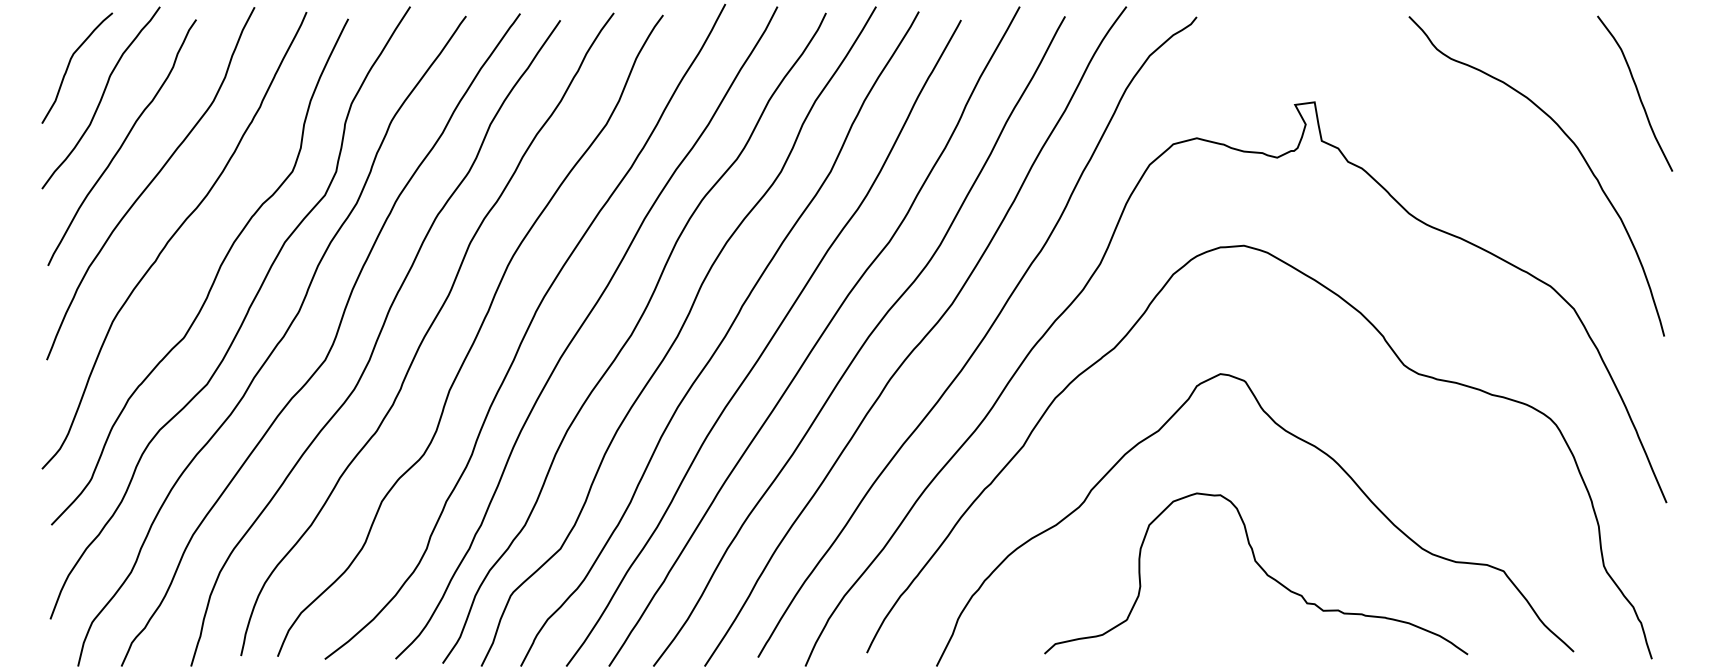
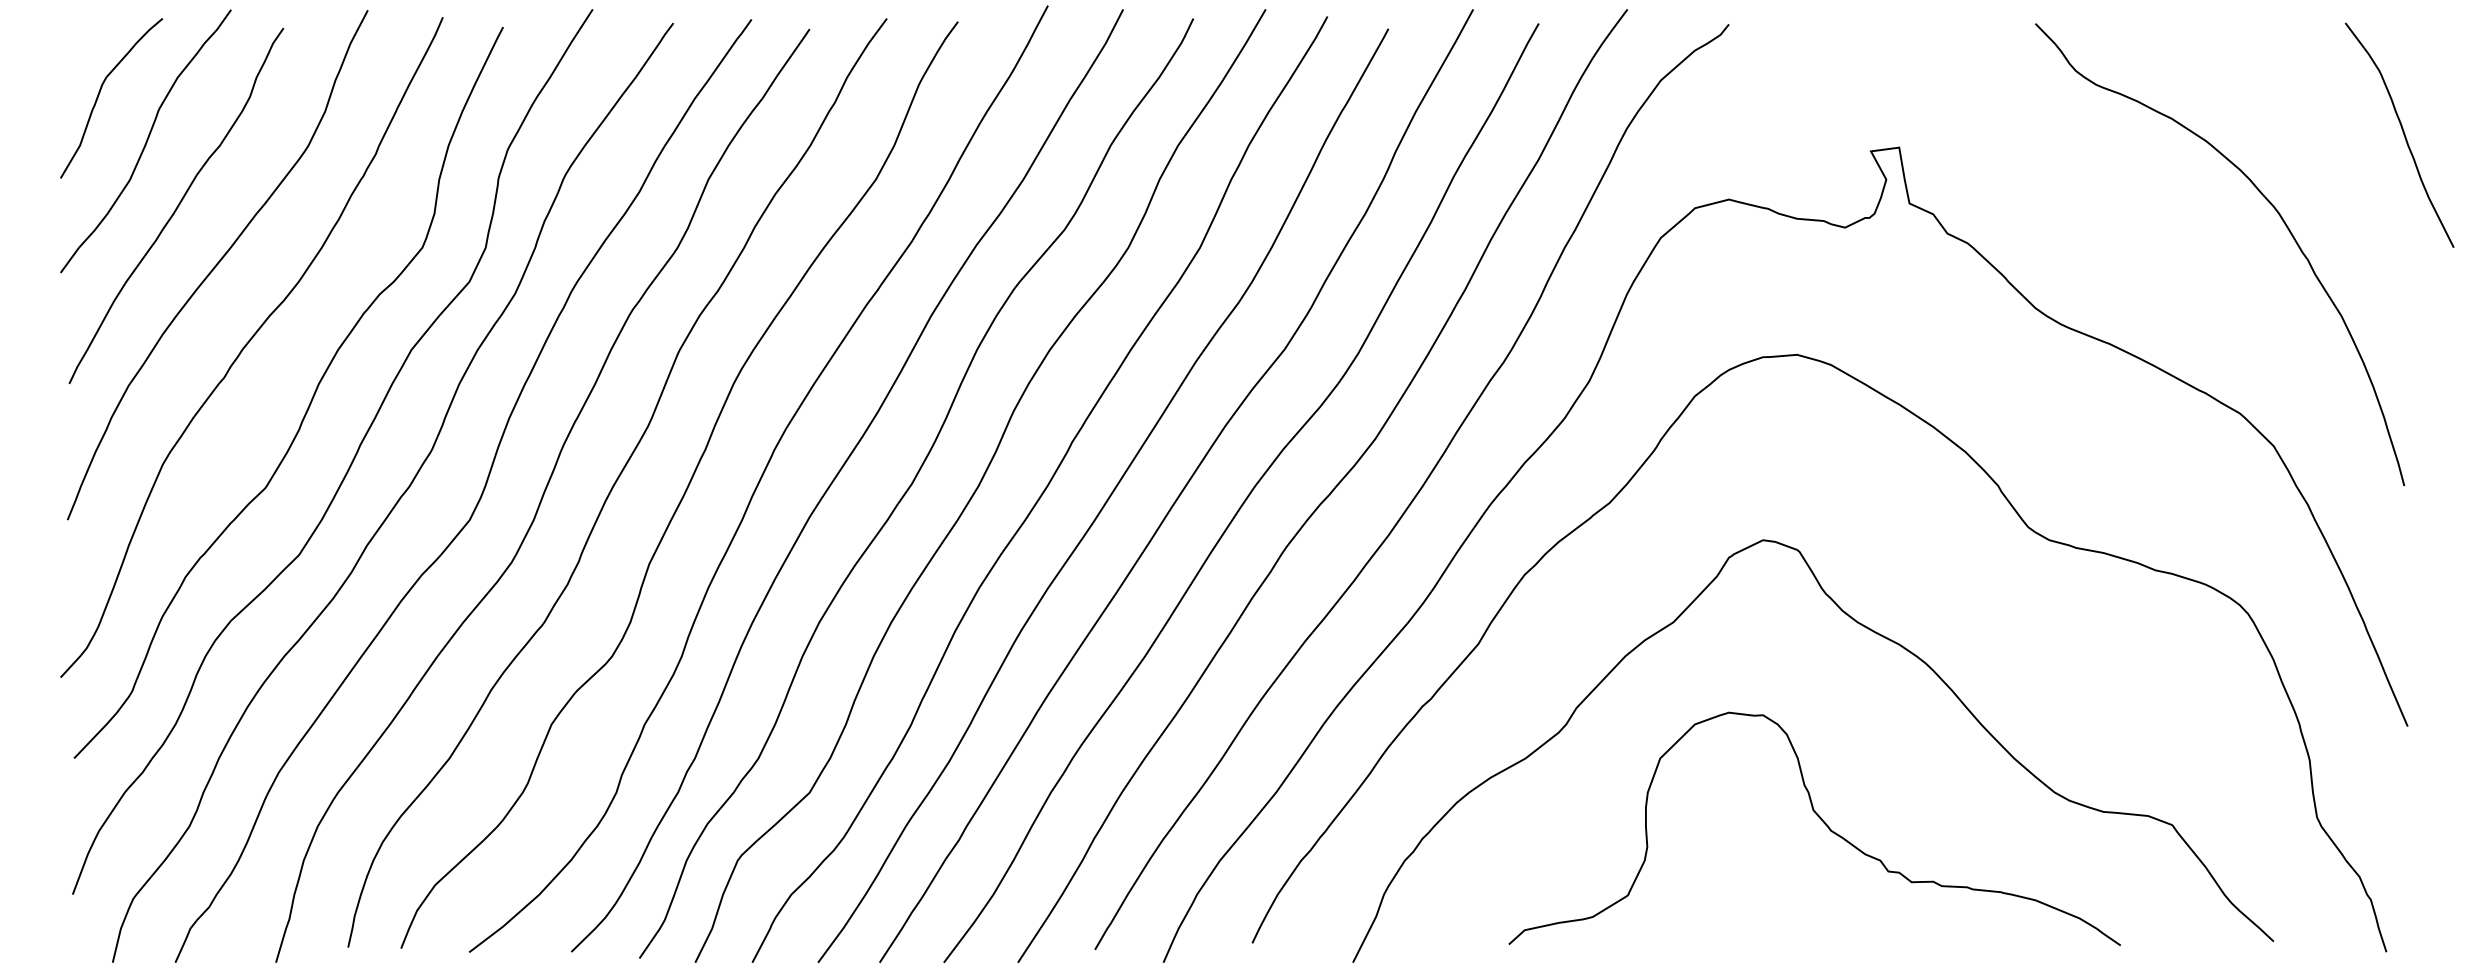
curve: (1637, 93) -> (2403, 134), moved

